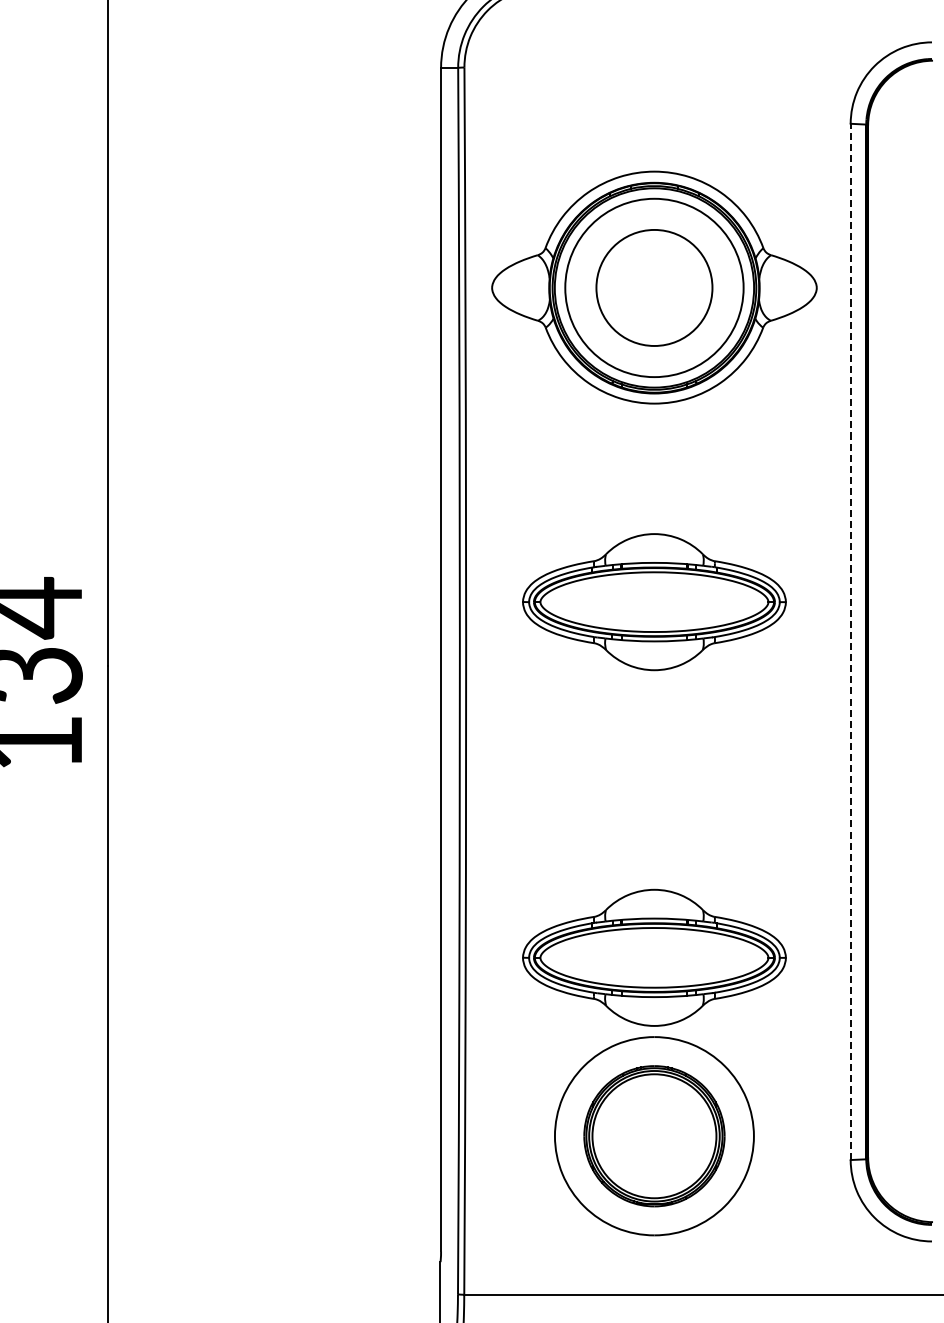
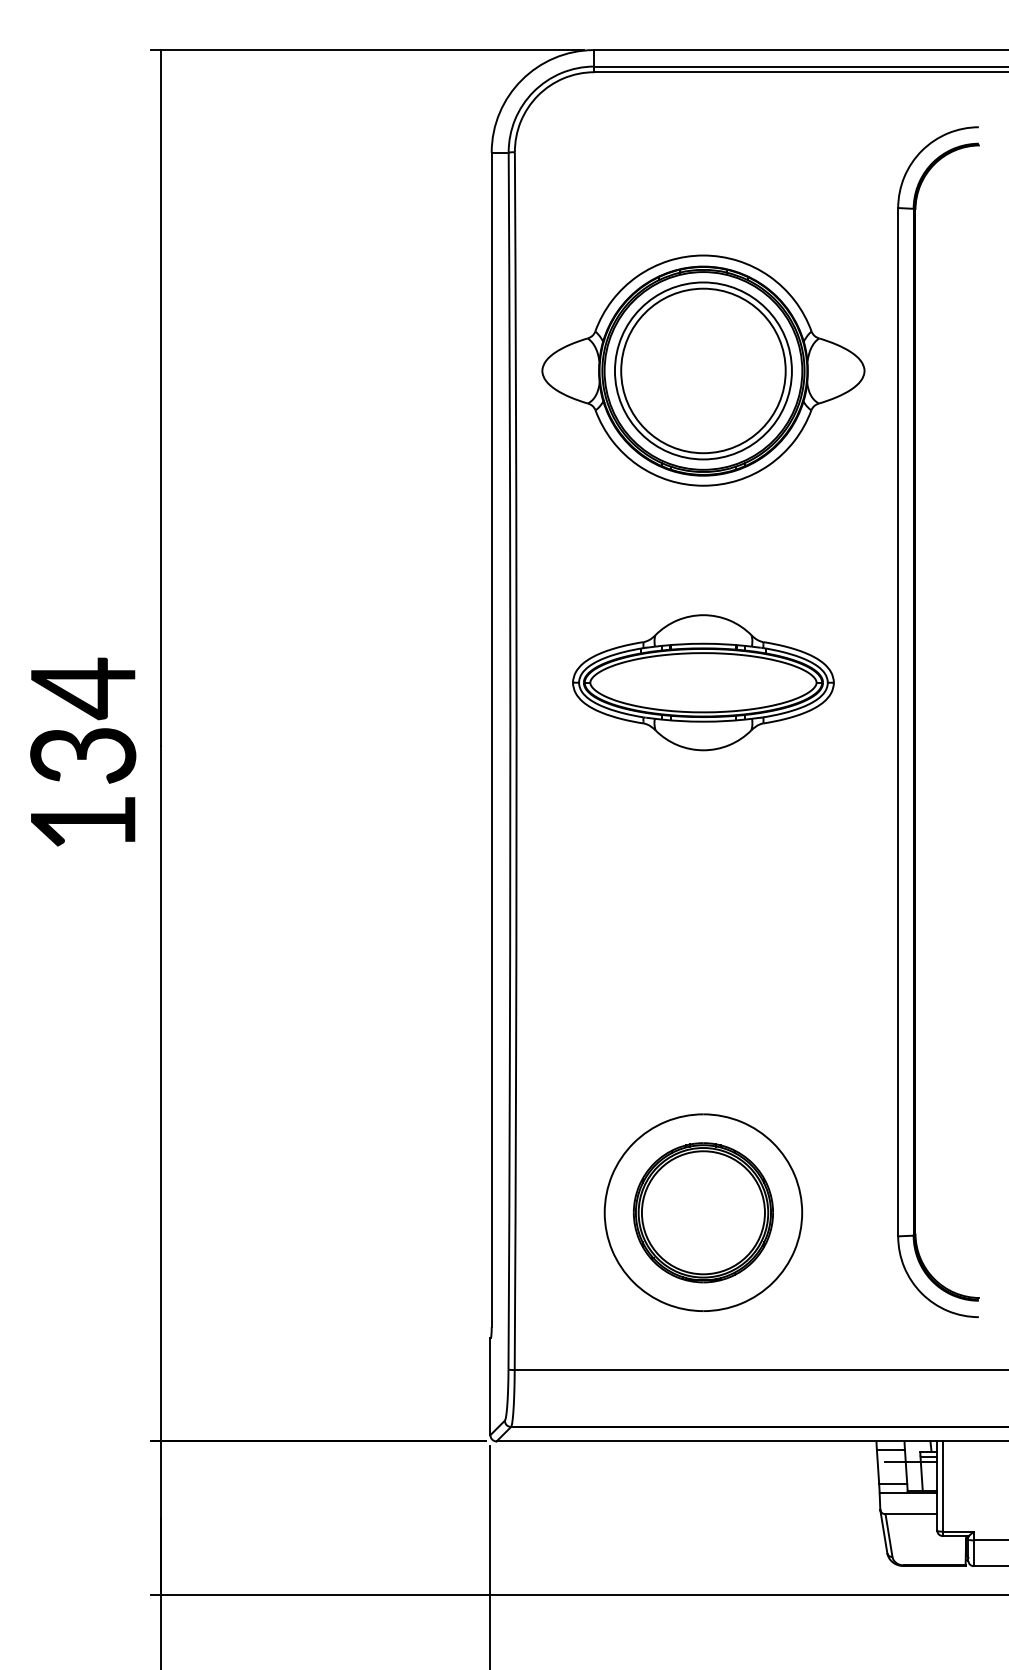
circle: (654, 287) -> (703, 370), size x1.43
line: (851, 641) -> (898, 721), dashed -> solid
part: (654, 957) -> (703, 1035), removed

